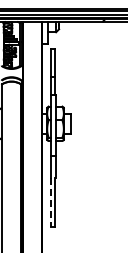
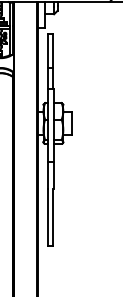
line: (50, 202) -> (47, 217), dashed -> solid

